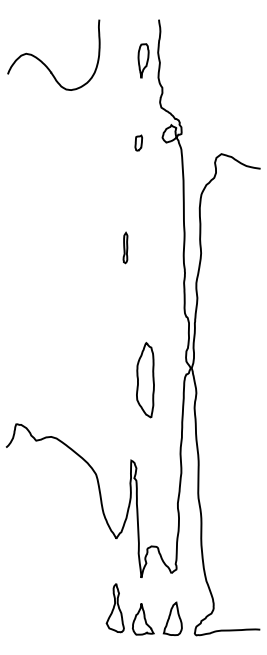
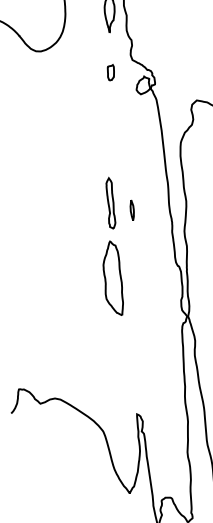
part: (138, 142) -> (110, 72), moved
part: (125, 247) -> (110, 202), size x1.67
line: (145, 256) -> (131, 209), added
part: (145, 380) -> (112, 278), moved

